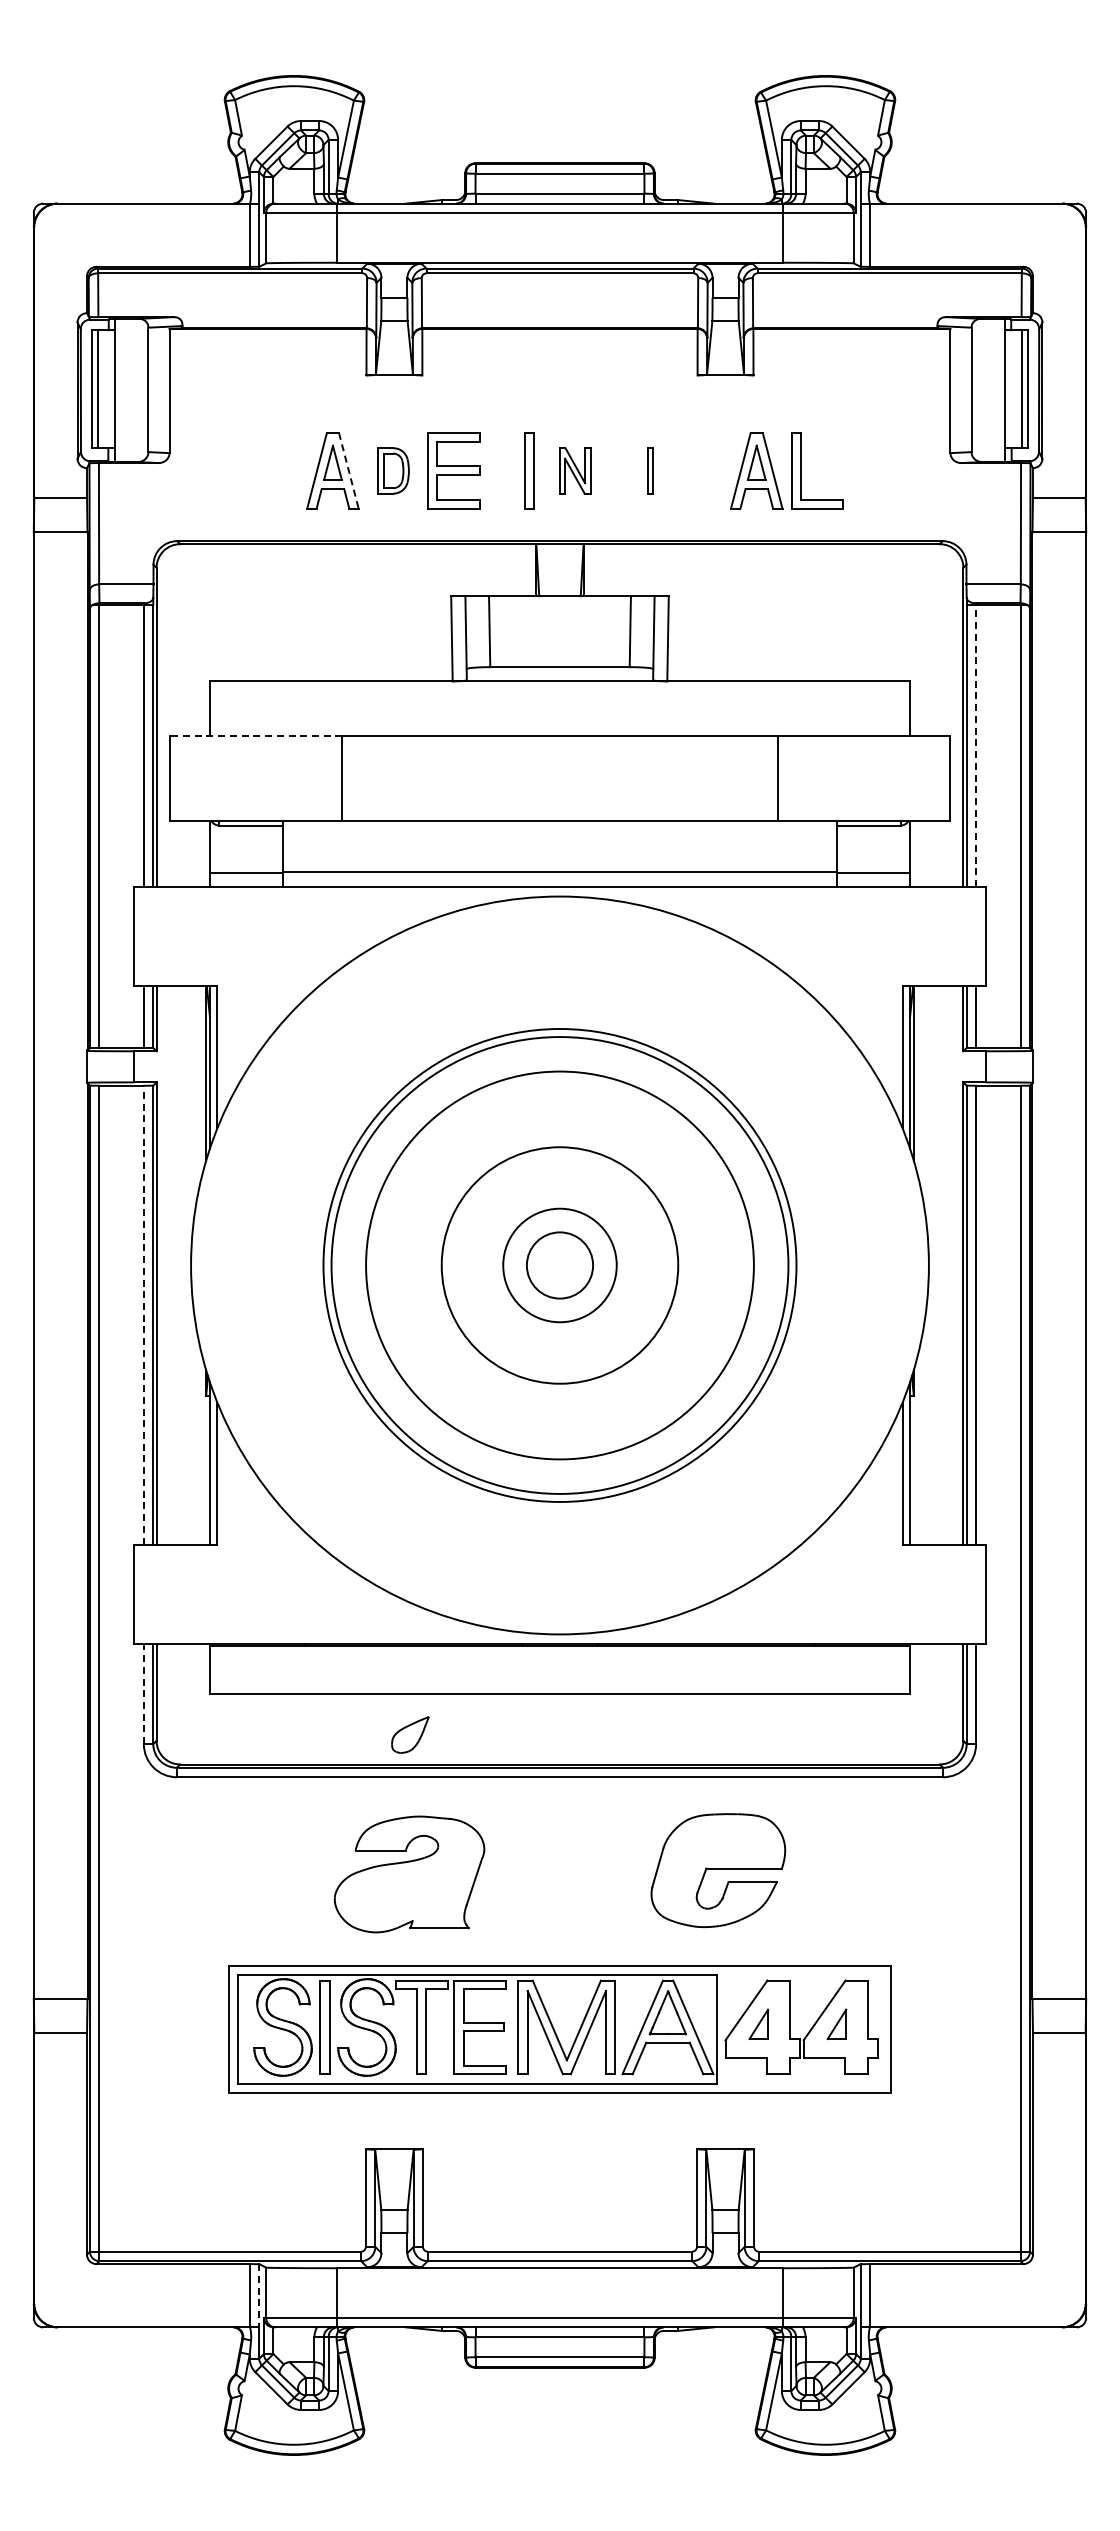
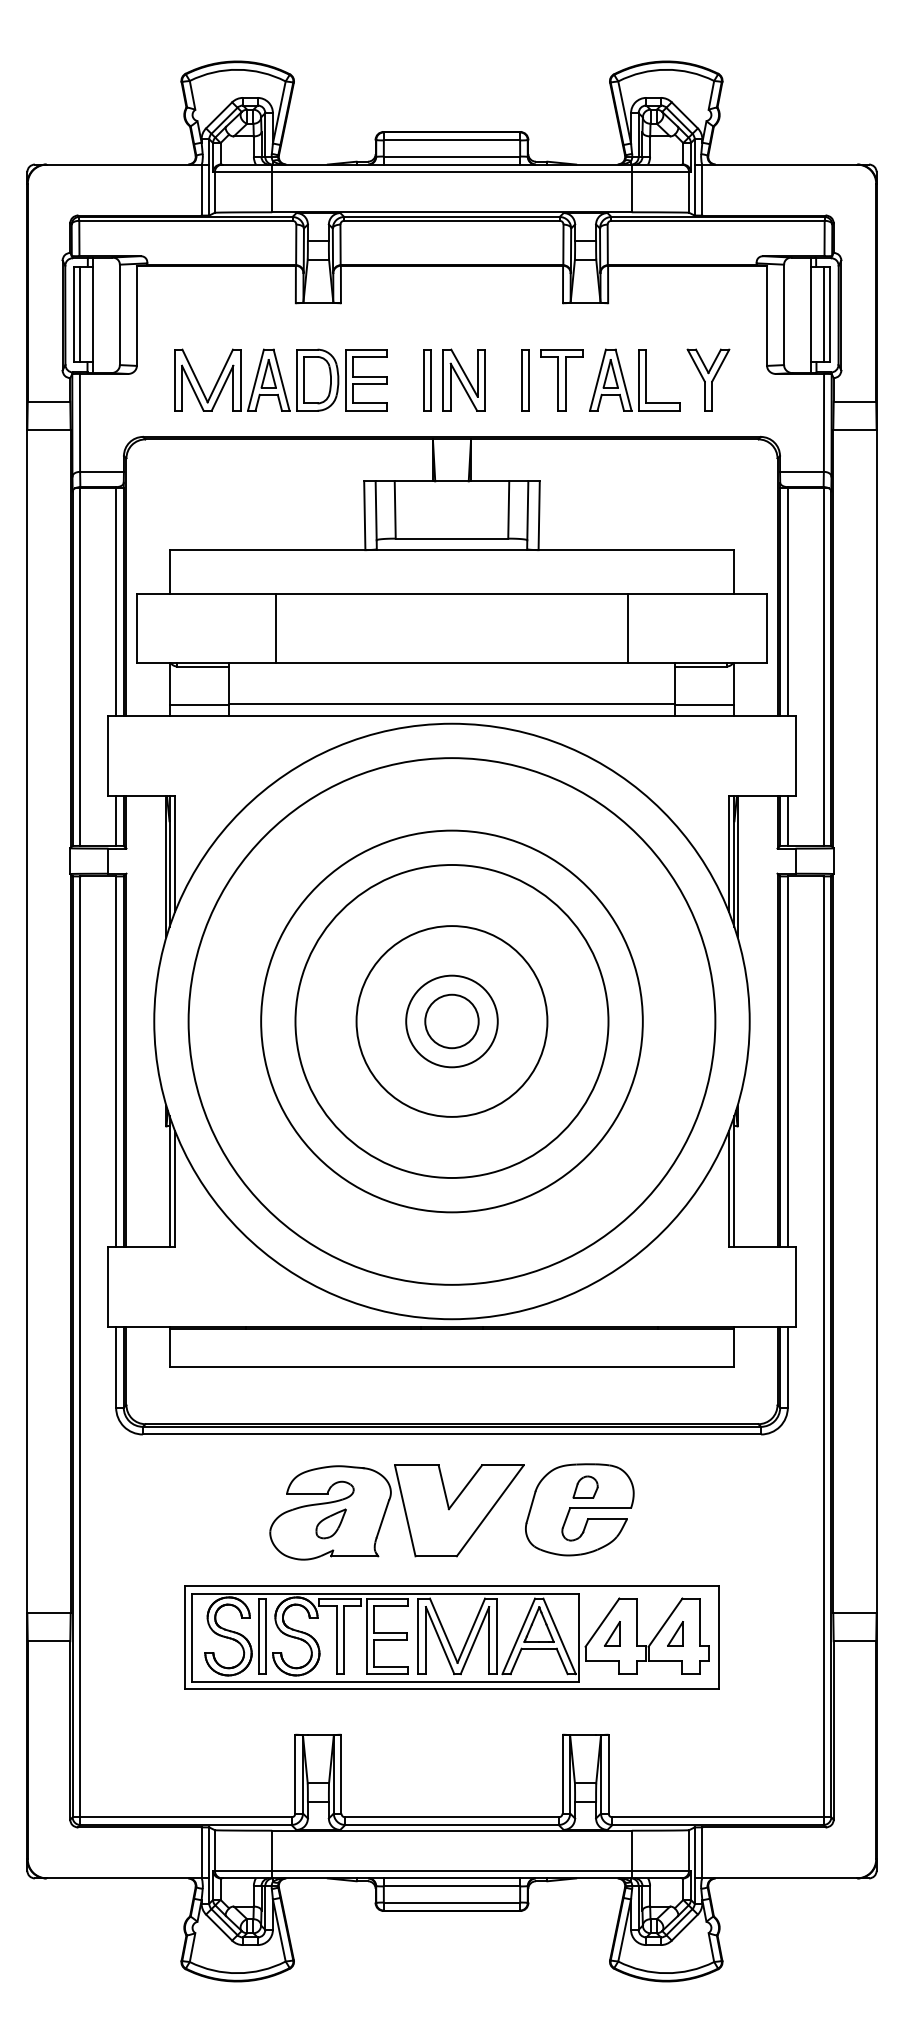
part: (393, 470) -> (317, 379), size x1.67
part: (574, 470) -> (463, 379), size x1.67
part: (650, 470) -> (525, 379), size x1.67
part: (695, 470) -> (561, 379), added
part: (877, 470) -> (708, 379), added
line: (348, 471) -> (281, 380), dashed -> solid
part: (247, 475) -> (199, 383), added
line: (255, 735) -> (206, 593), dashed -> solid
line: (976, 745) -> (788, 601), dashed -> solid
circle: (559, 1265) -> (451, 1021), size x1.43
line: (143, 1314) -> (115, 1061), dashed -> solid
line: (143, 1693) -> (115, 1366), dashed -> solid
part: (410, 1734) -> (331, 1523), moved
part: (725, 1842) -> (585, 1487), added
part: (568, 1871) -> (458, 1510), added
line: (259, 2295) -> (209, 1852), dashed -> solid

